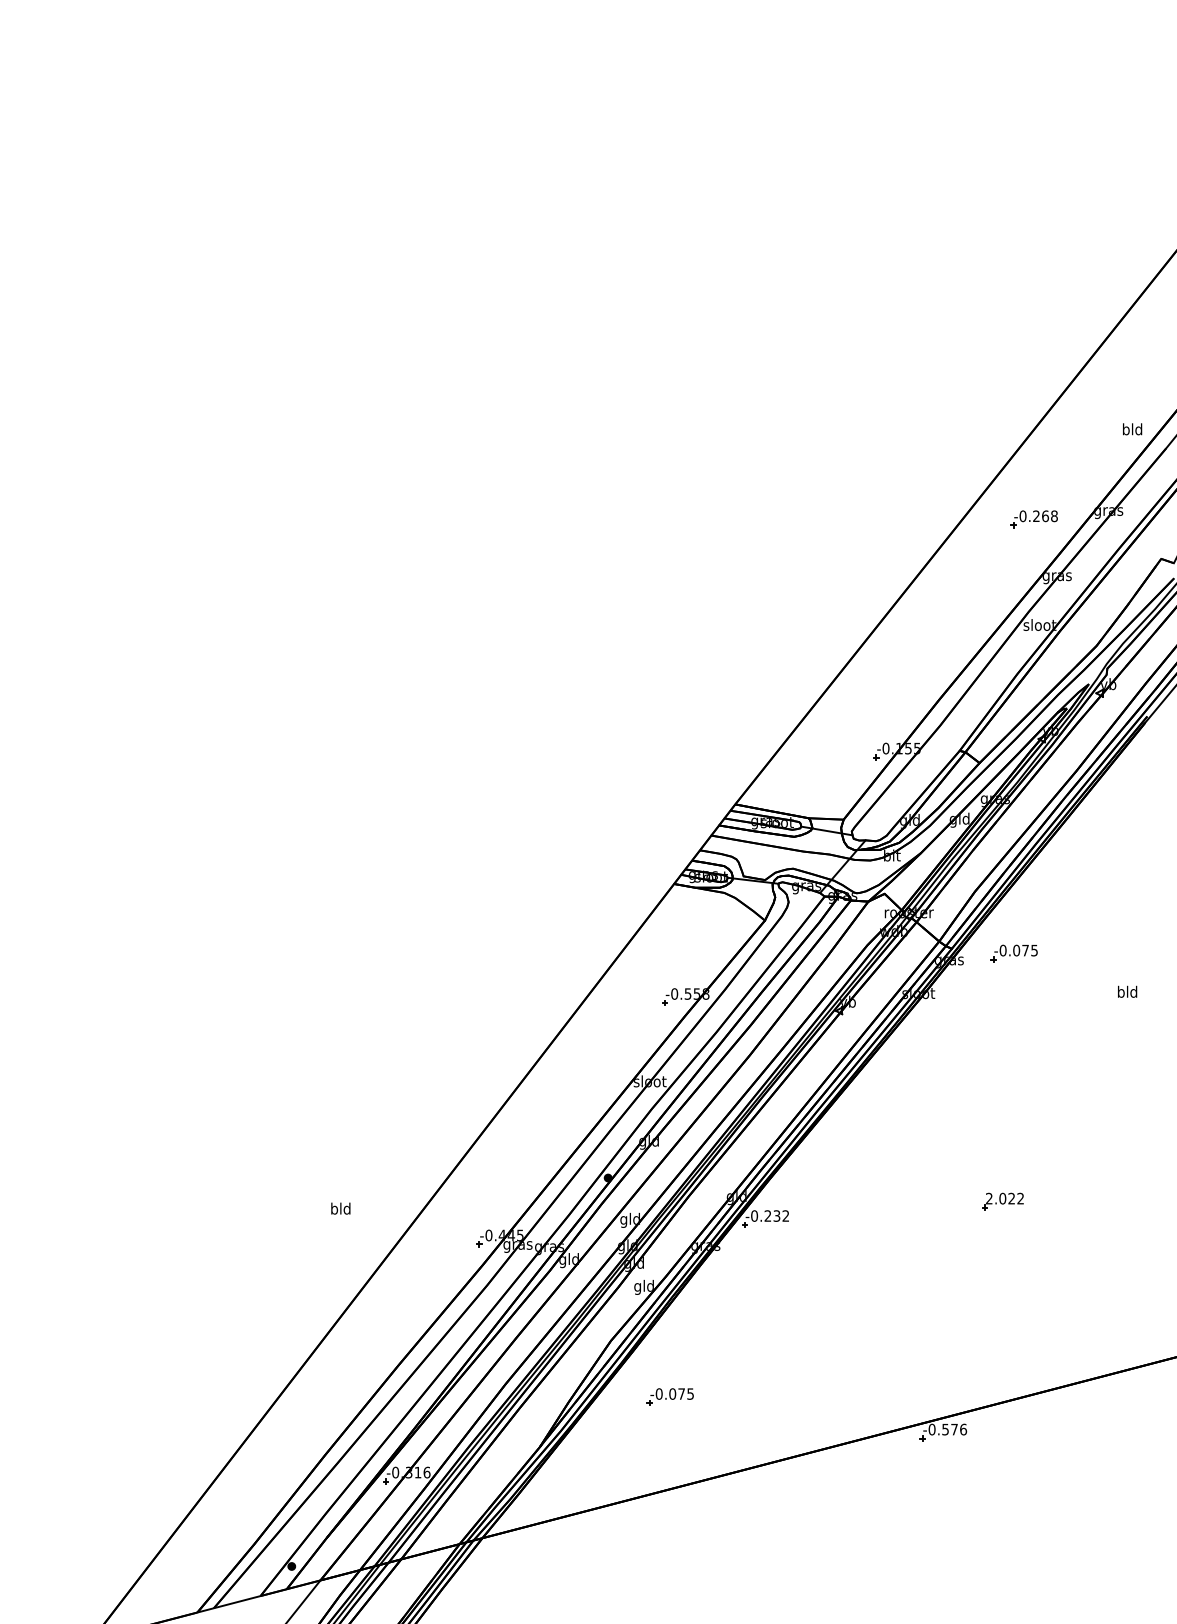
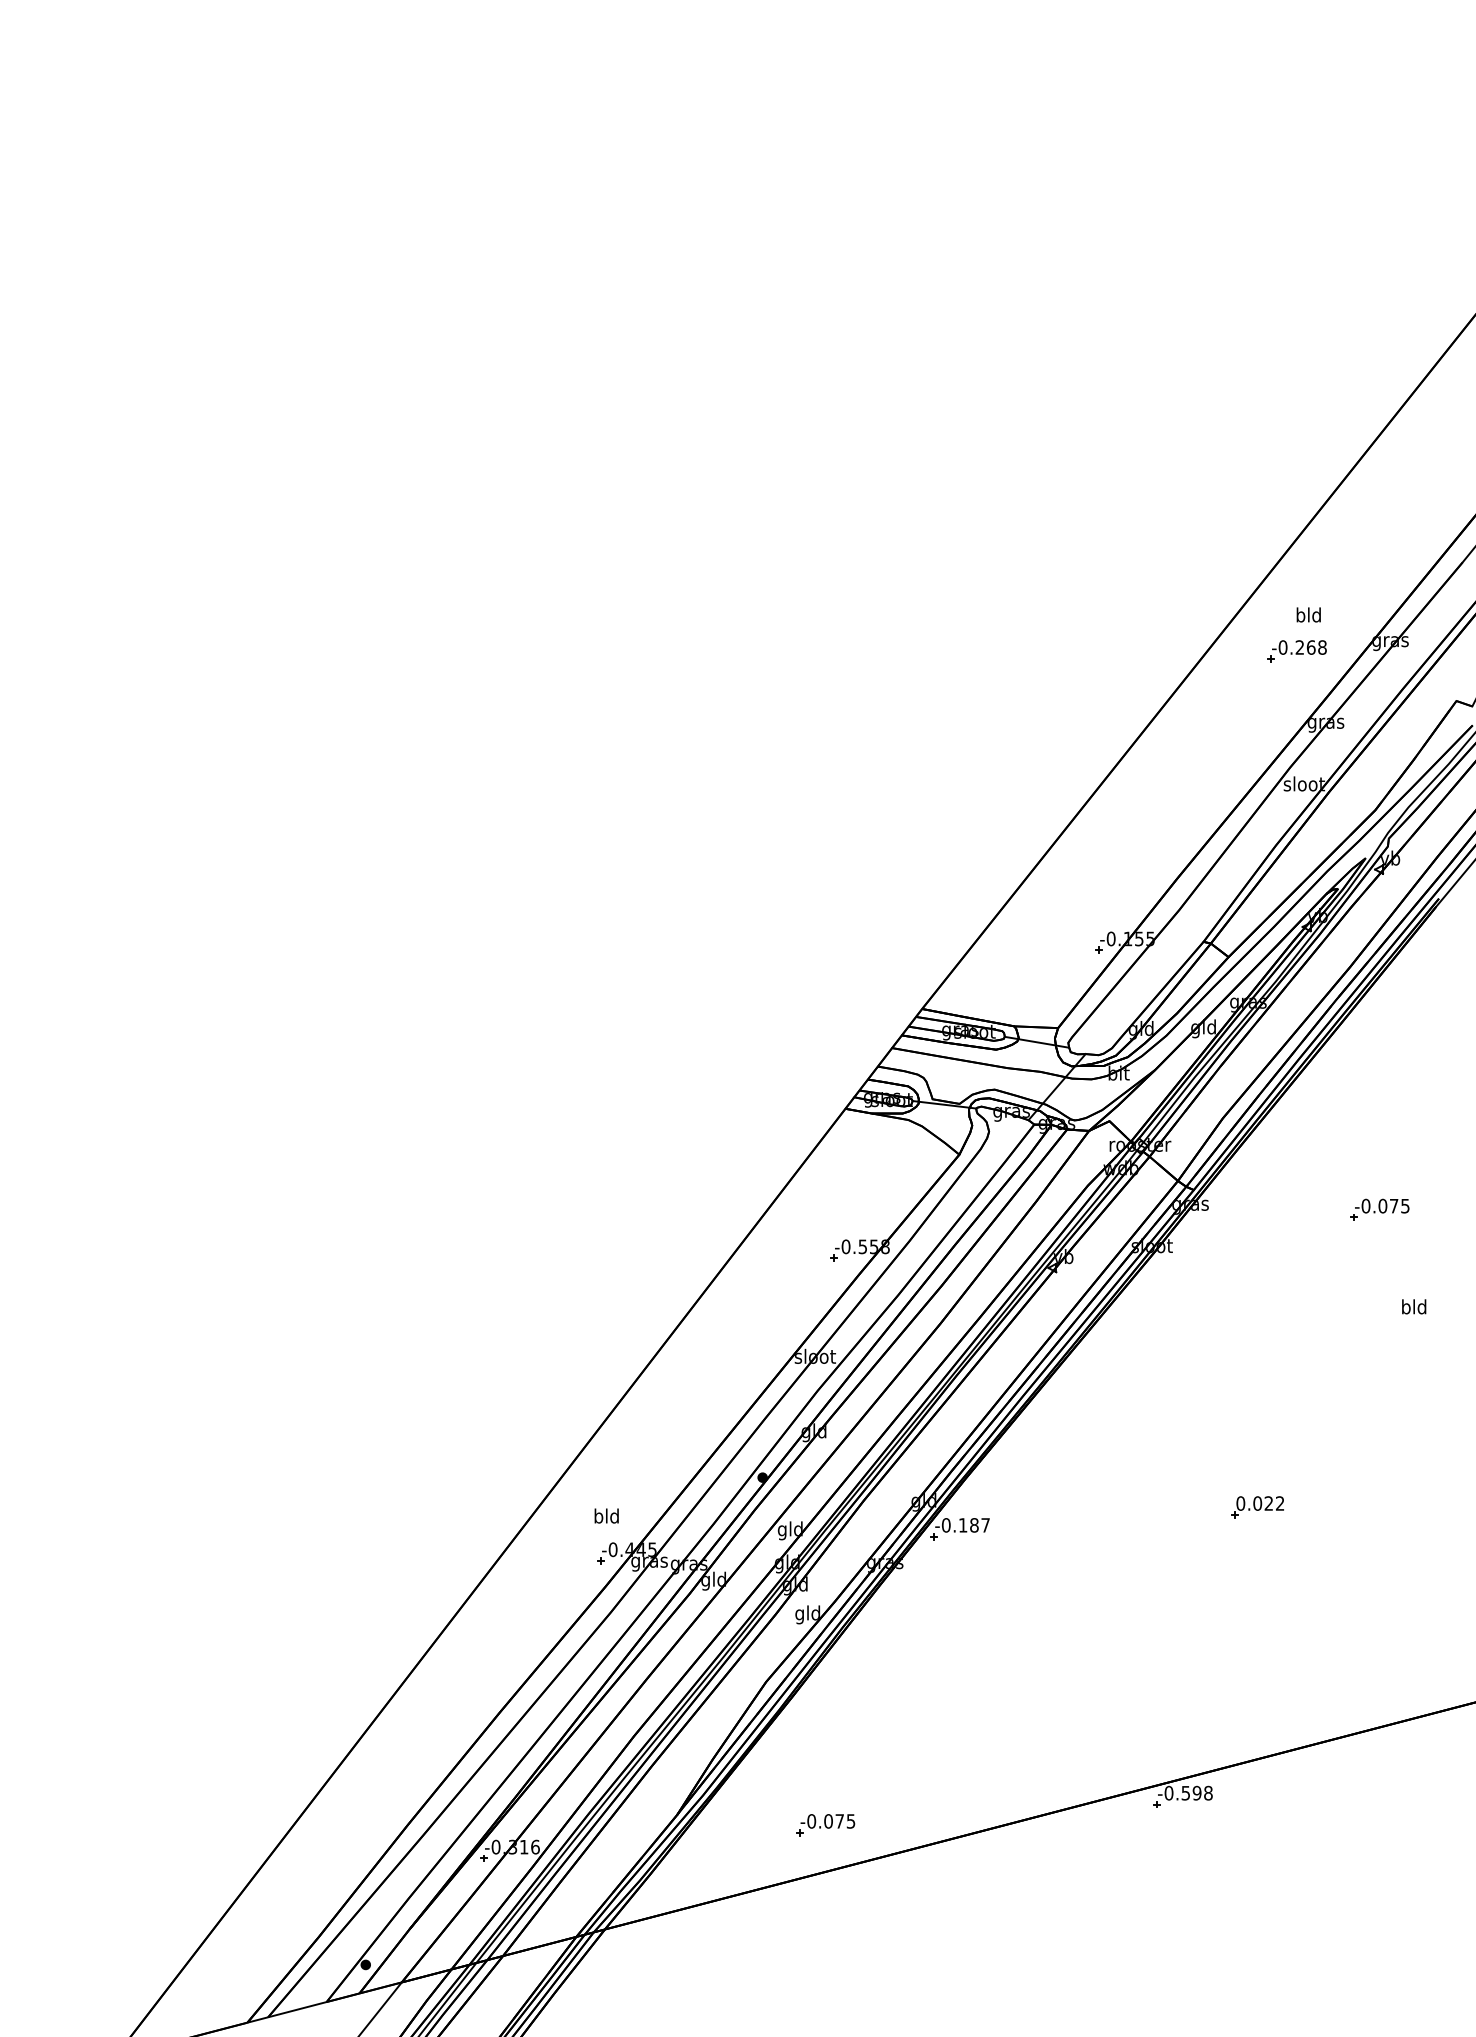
text: (1132, 429) -> (1308, 615), moved
part: (1013, 953) -> (1378, 1209), moved
text: (1127, 991) -> (1414, 1306), moved
text: (988, 1198) -> (1239, 1503), 2.022 -> 0.022
text: (340, 1208) -> (606, 1515), moved
text: (776, 1215) -> (973, 1524), -0.232 -> -0.187
part: (669, 1396) -> (824, 1824), moved
text: (959, 1429) -> (1203, 1793), -0.576 -> -0.598

